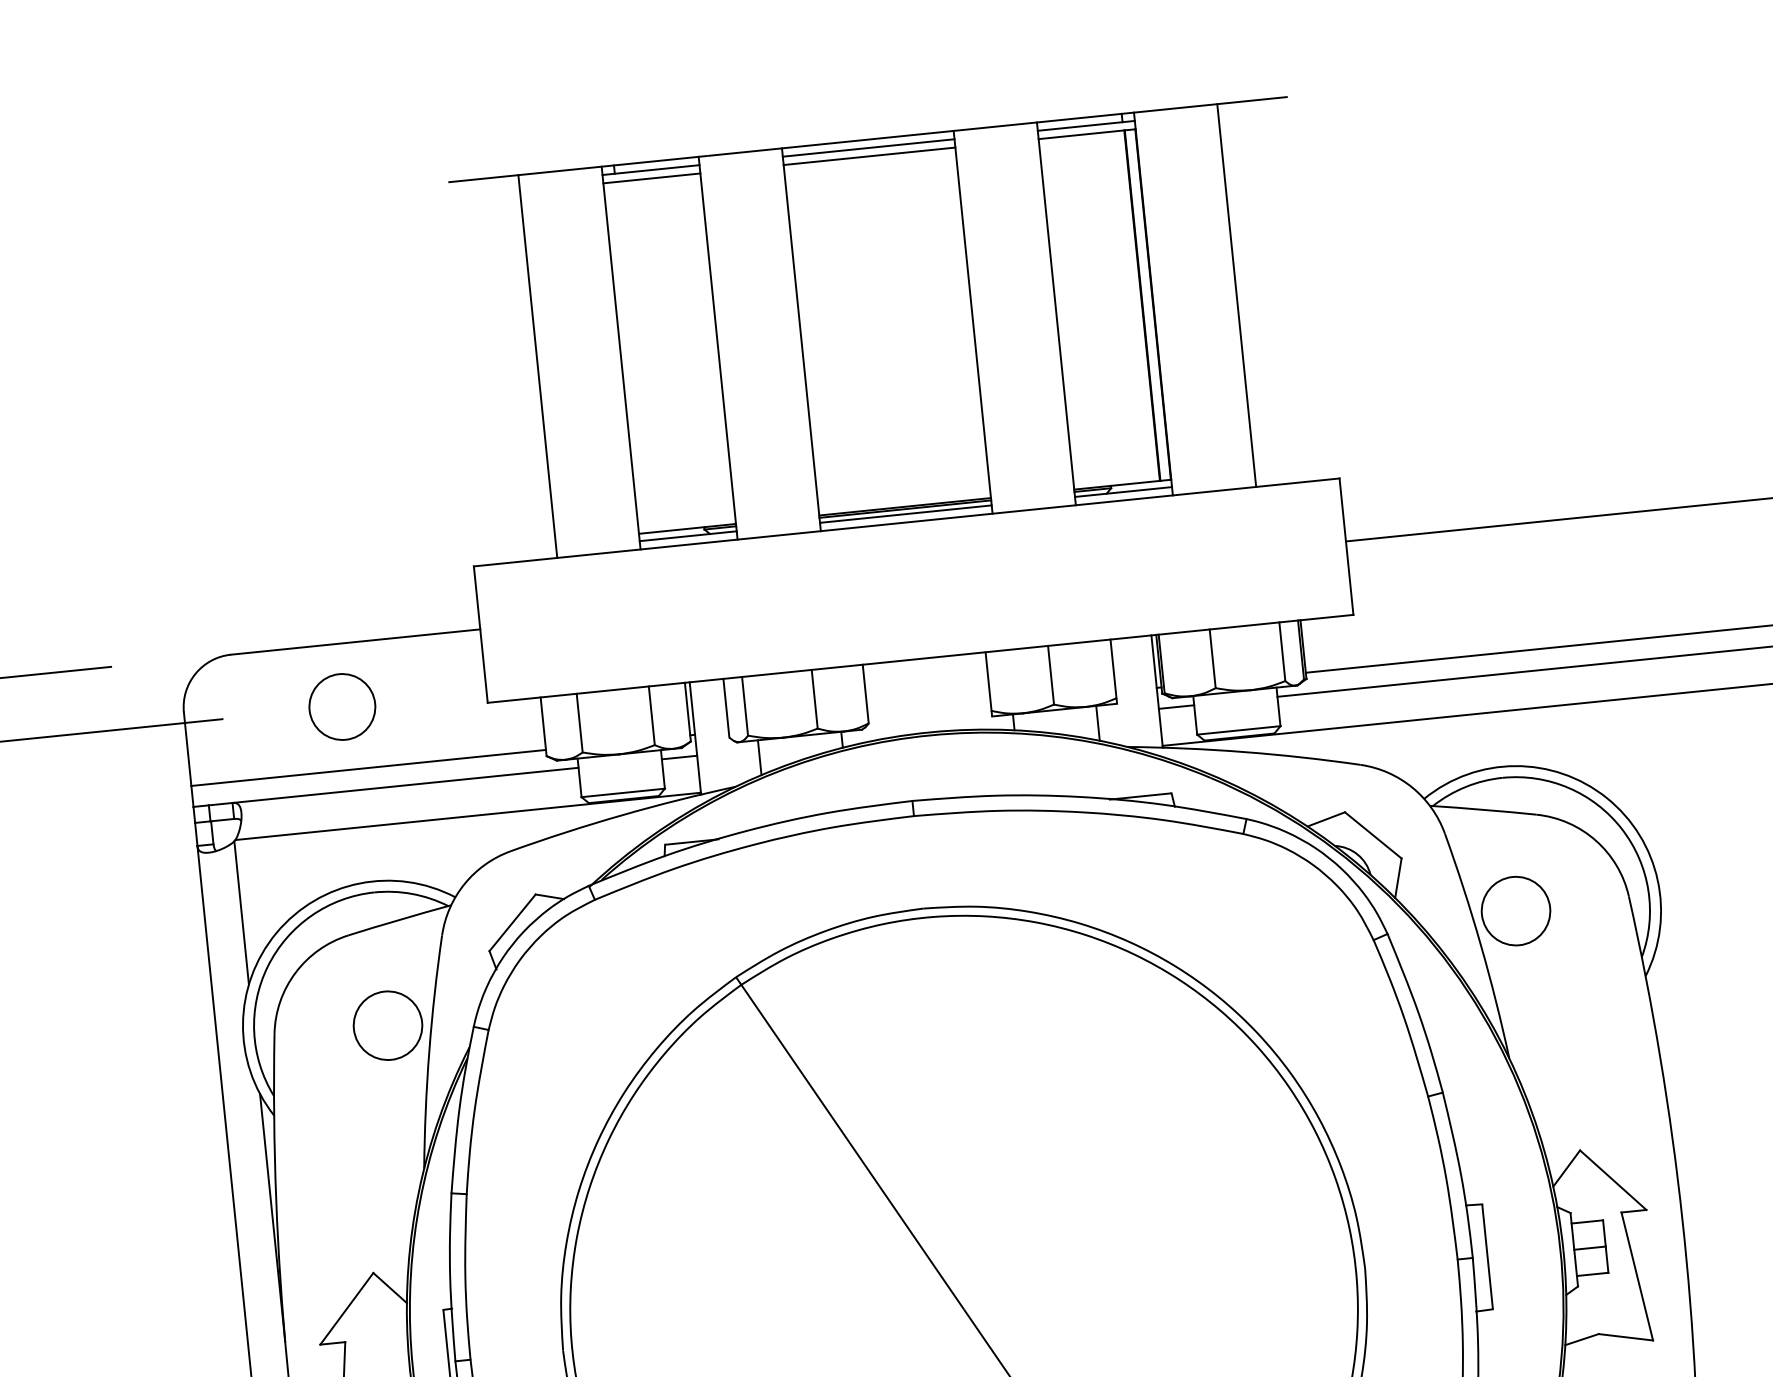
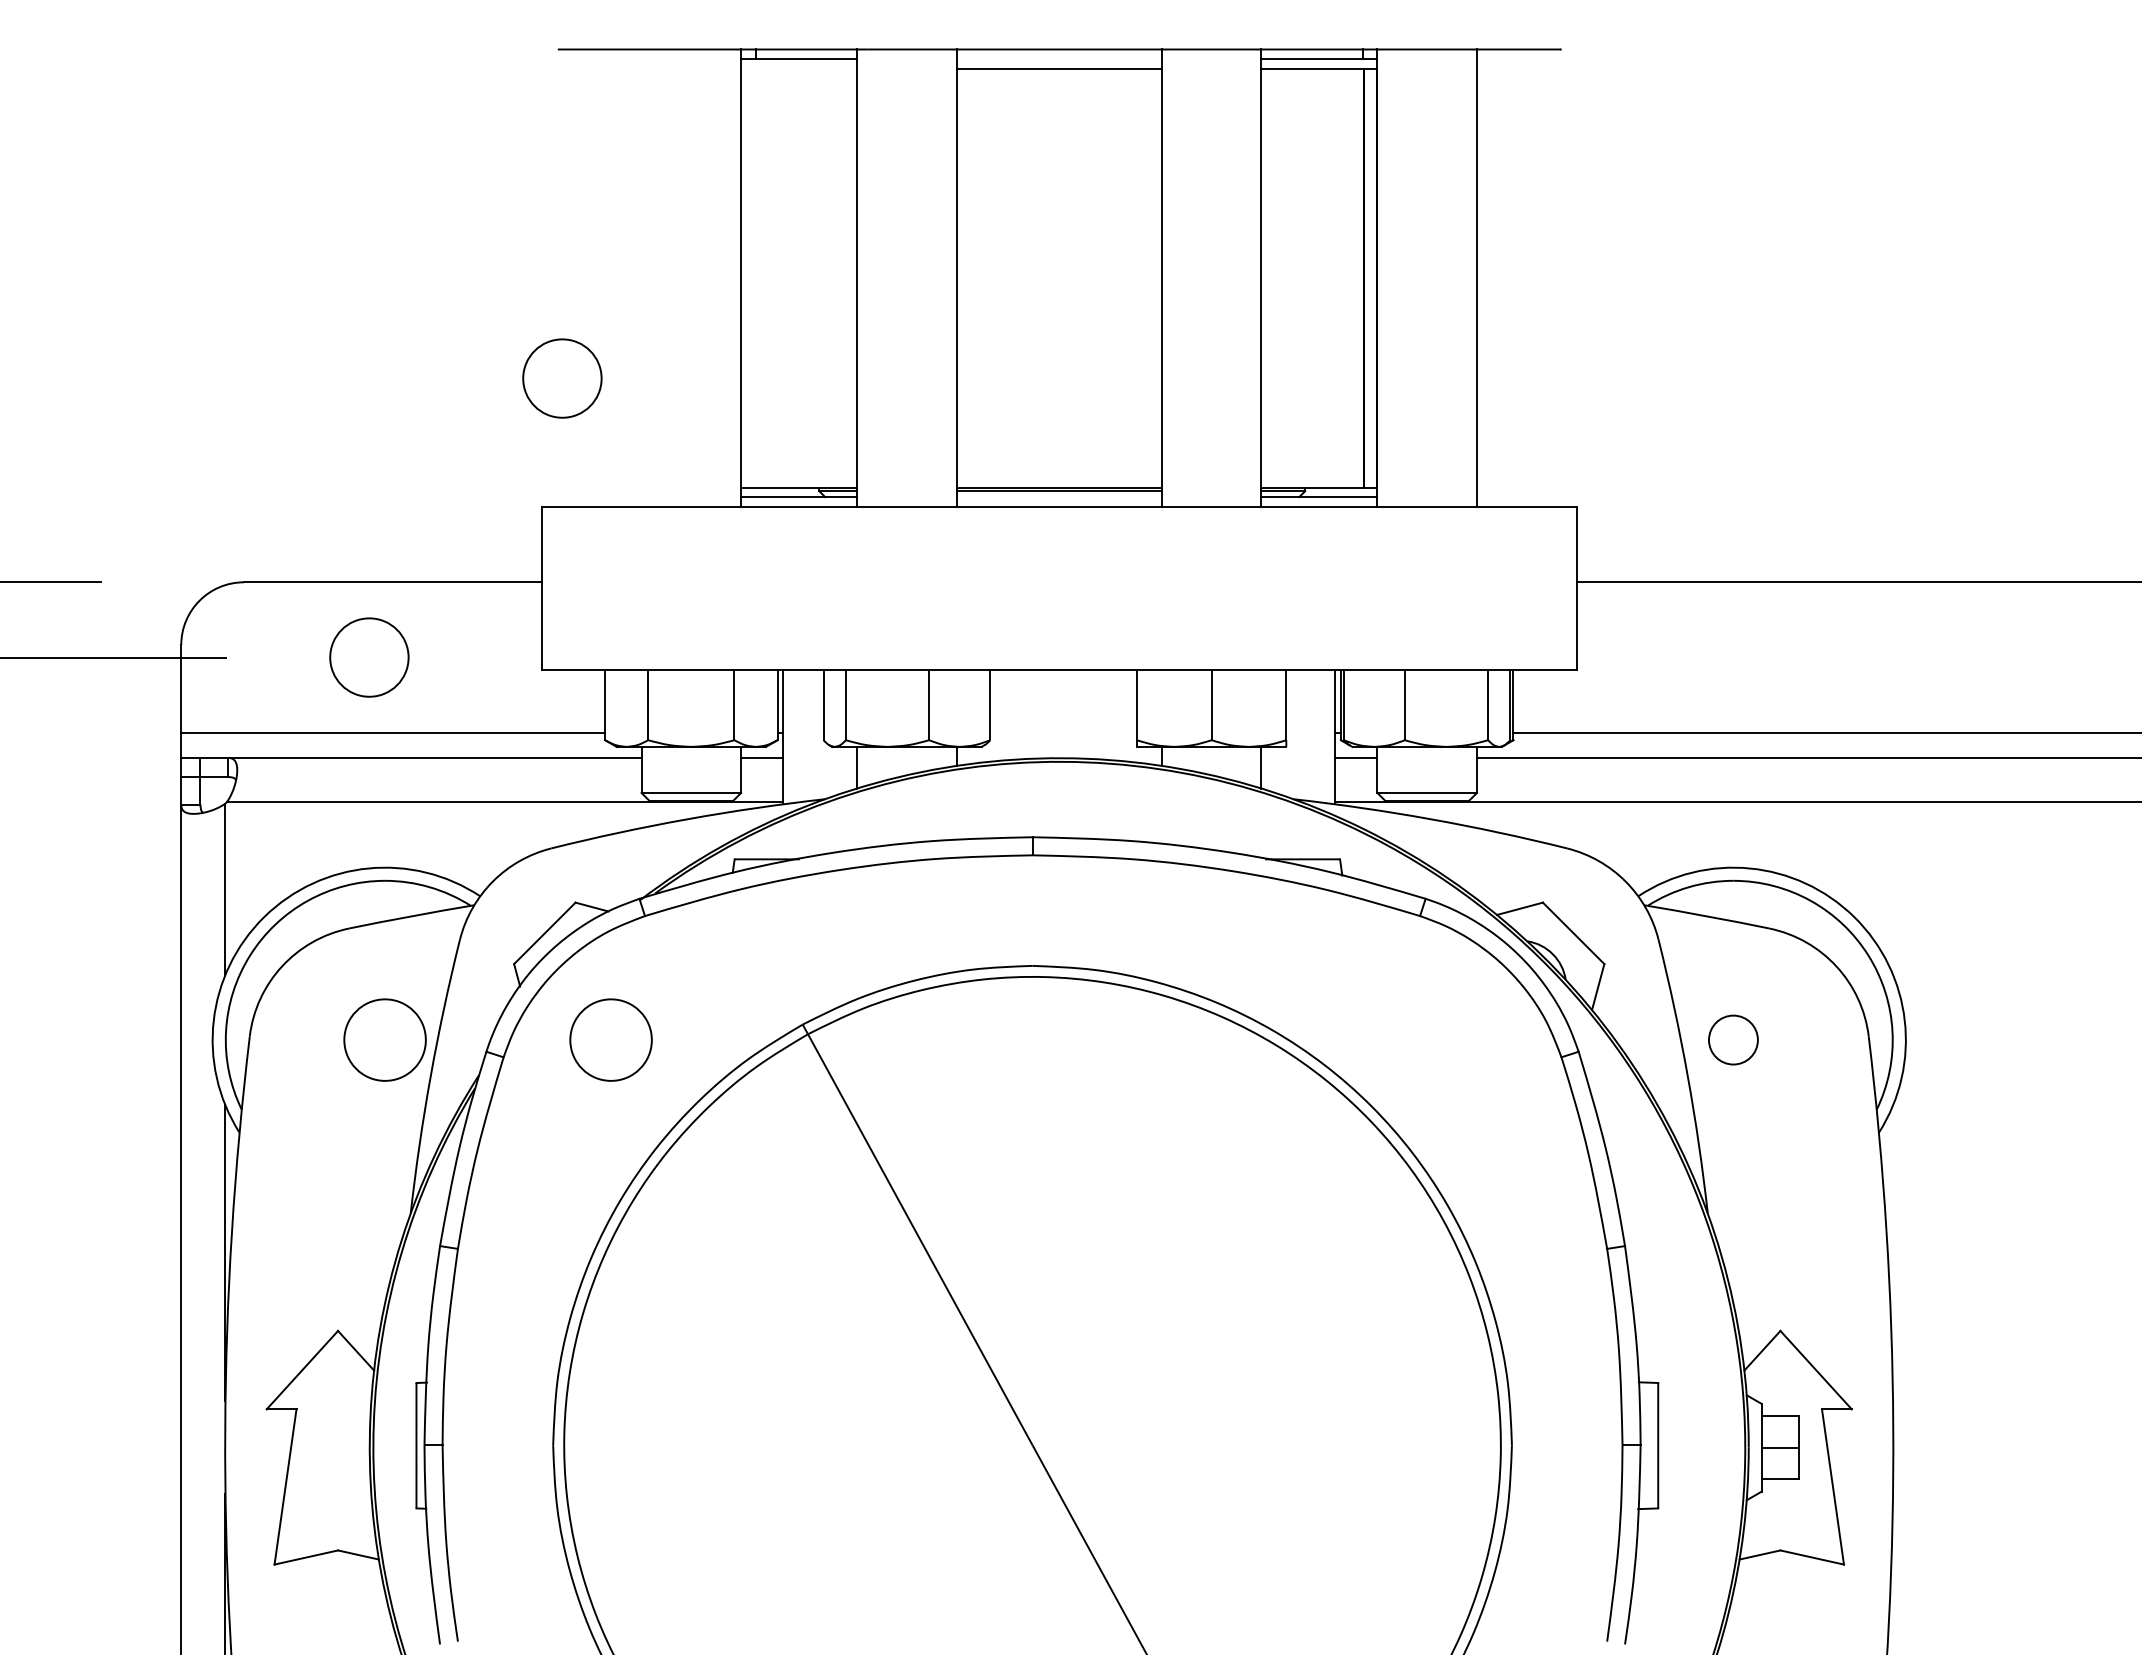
line: (868, 148) -> (1058, 59), removed
line: (652, 178) -> (799, 69), removed
line: (537, 366) -> (641, 278), removed
circle: (480, 457) -> (562, 378), added
line: (905, 514) -> (1058, 497), removed
circle: (1516, 910) -> (1733, 1039), size x0.6
circle: (576, 1006) -> (610, 1039), added

